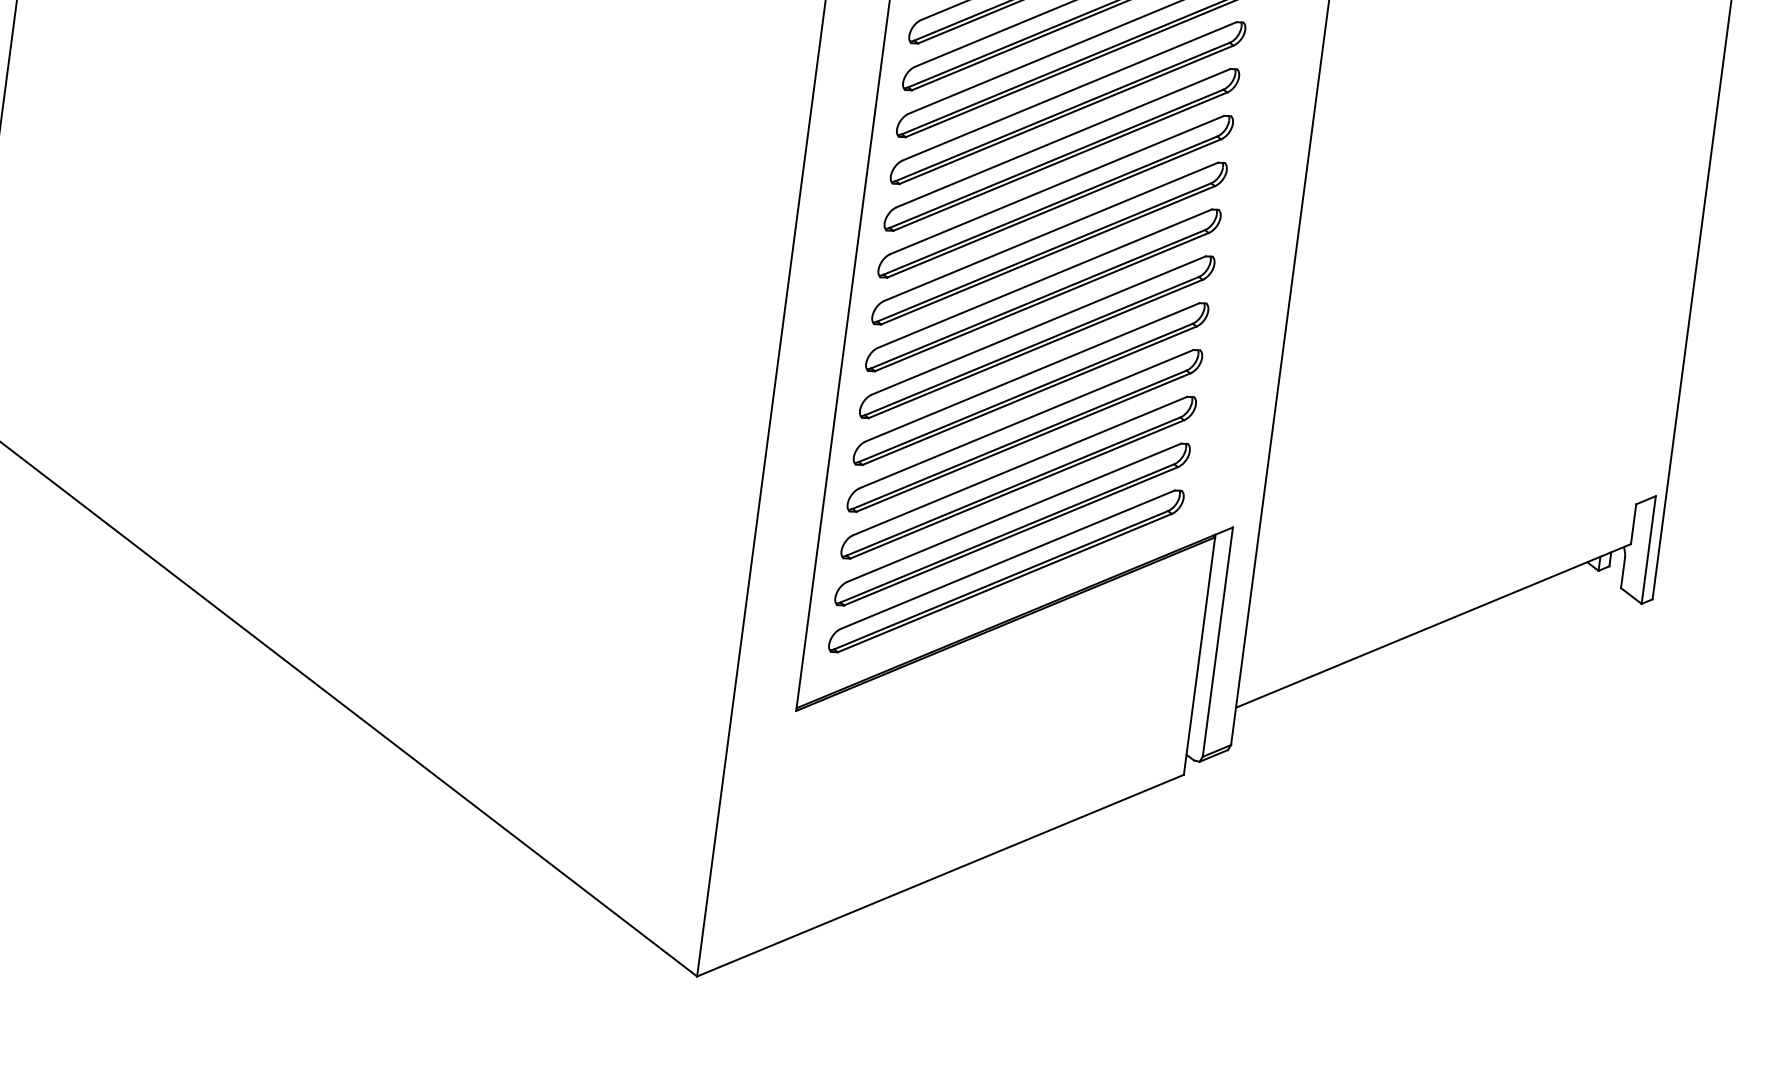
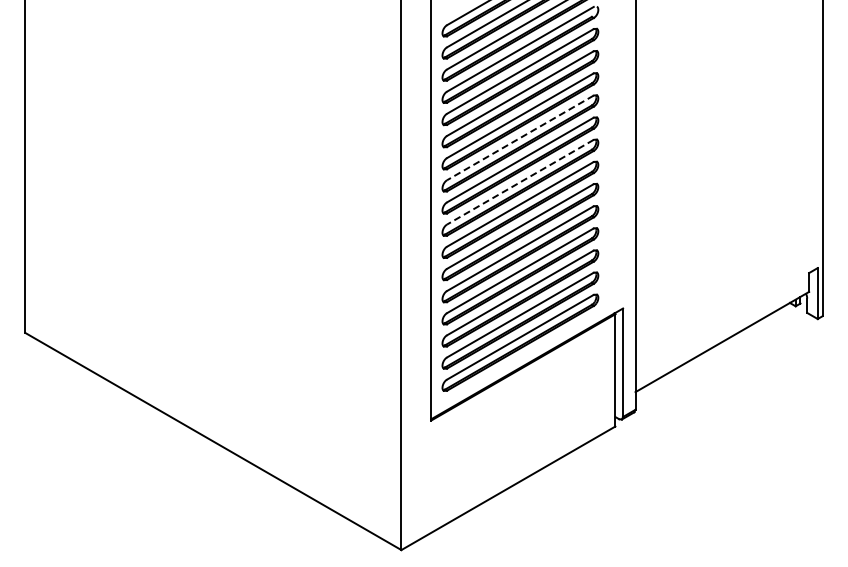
line: (1063, 137) -> (520, 137), solid -> dashed
line: (1051, 232) -> (520, 182), solid -> dashed

